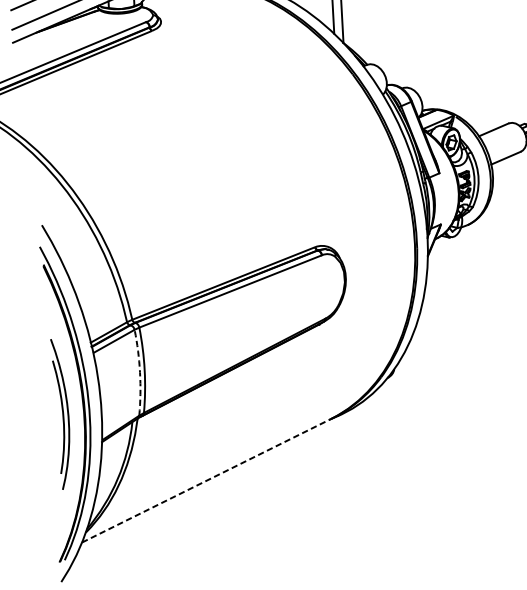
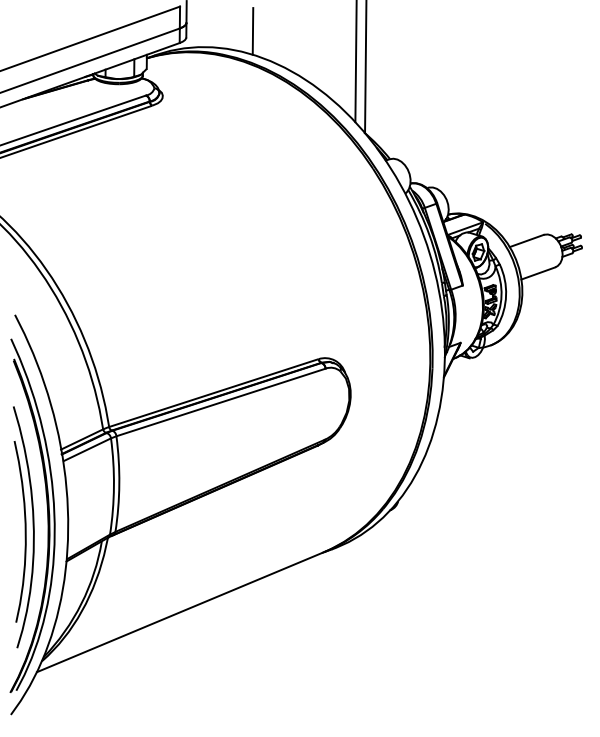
arc: (139, 372) -> (113, 486), dashed -> solid
part: (61, 414) -> (23, 527), size x1.43
line: (206, 481) -> (180, 612), dashed -> solid

